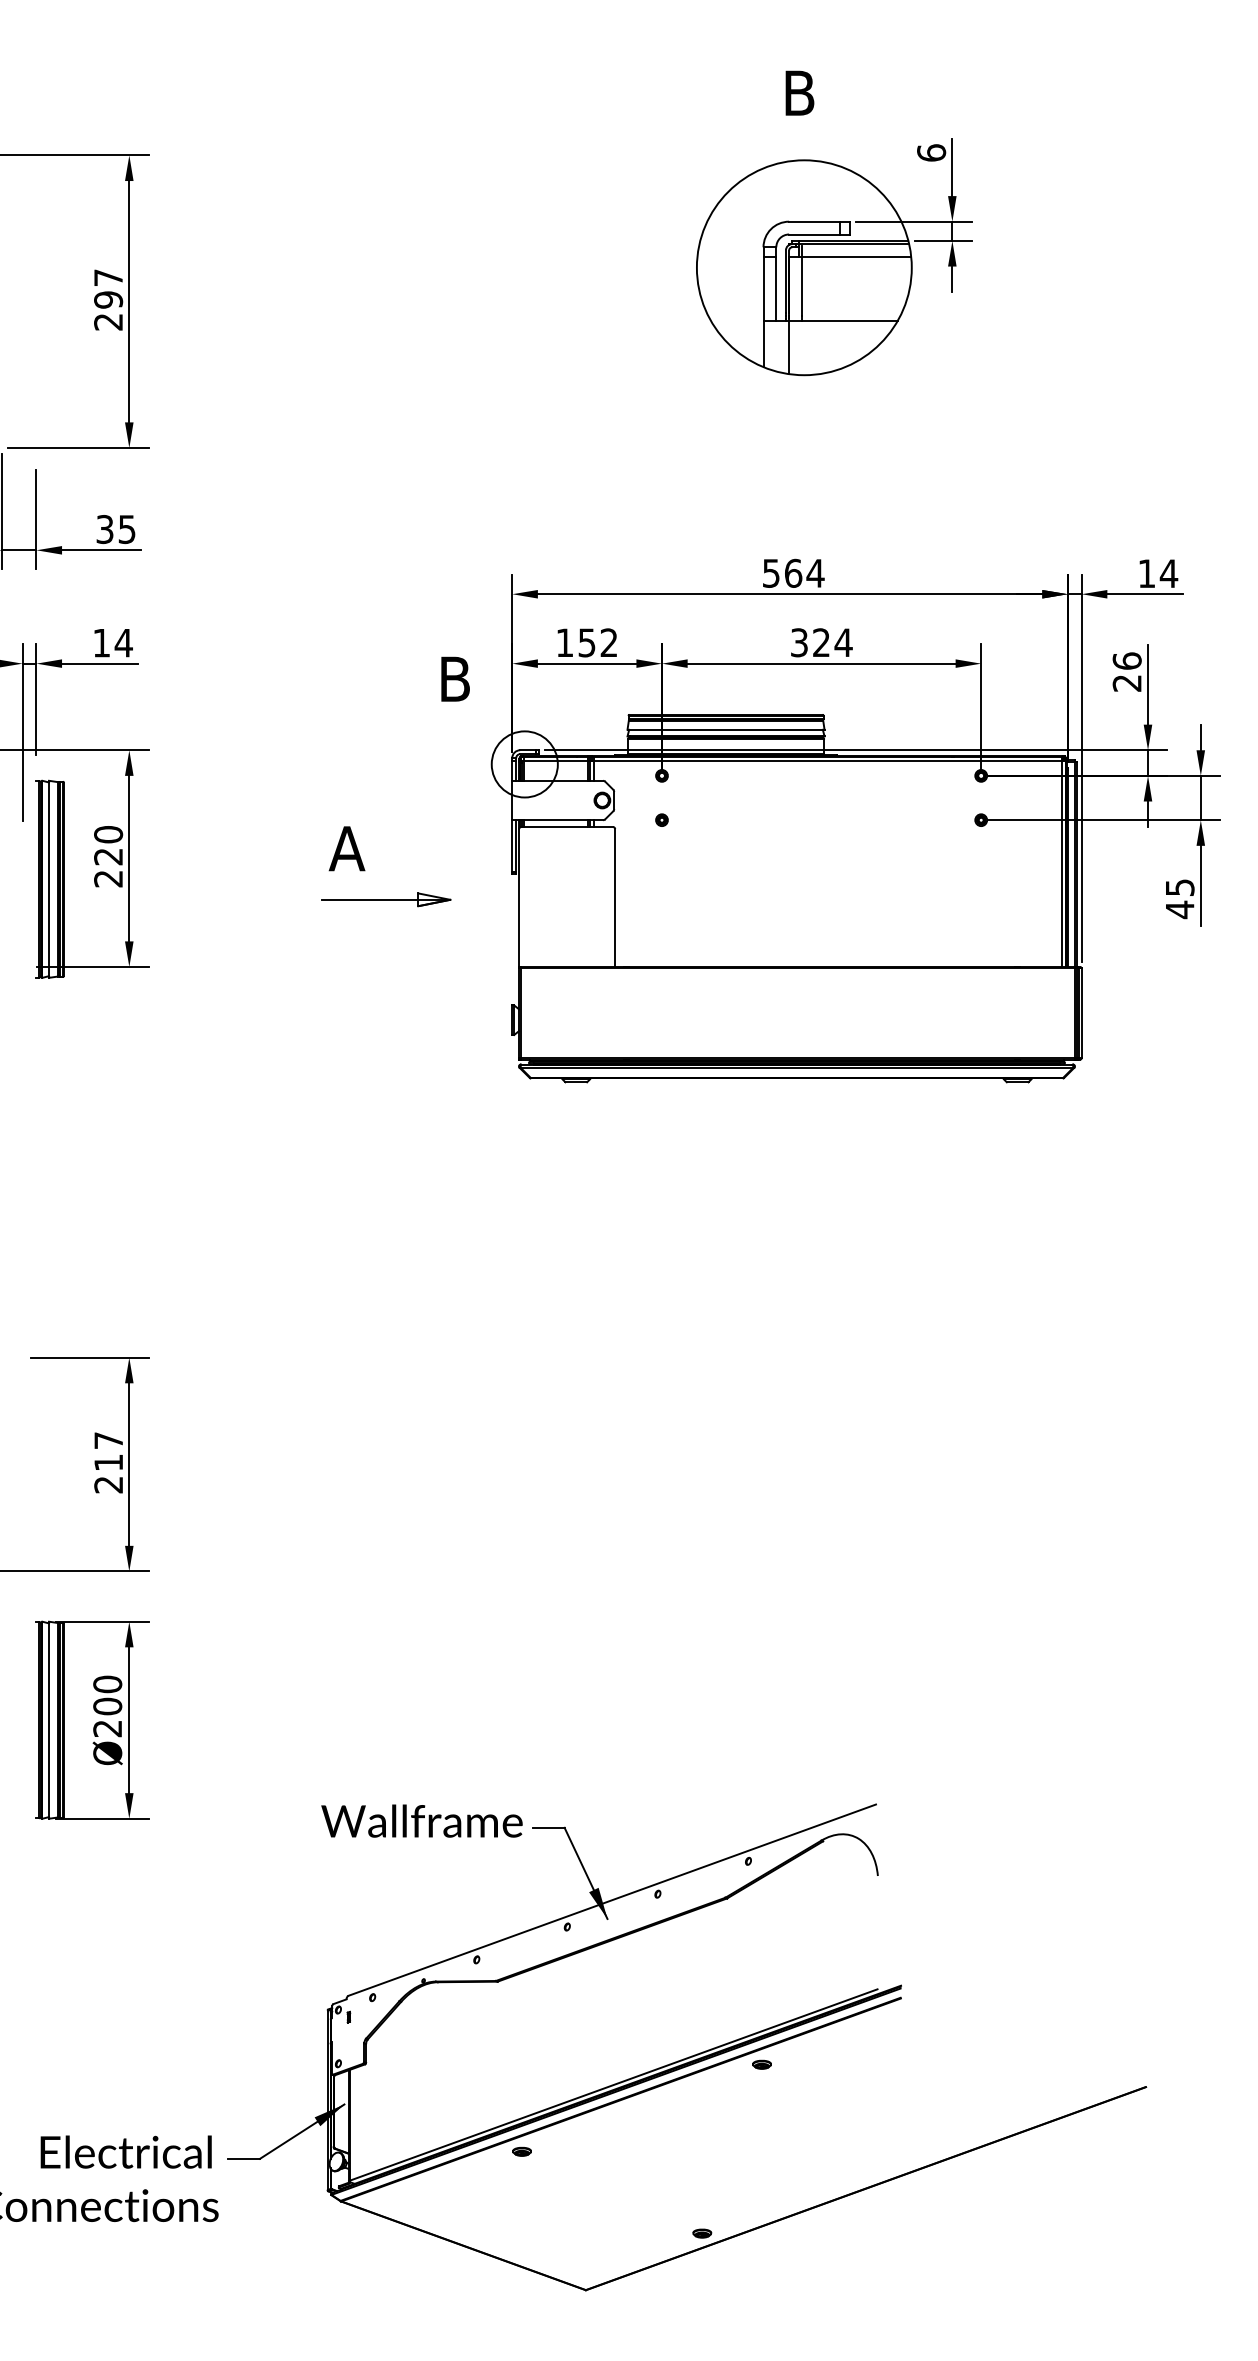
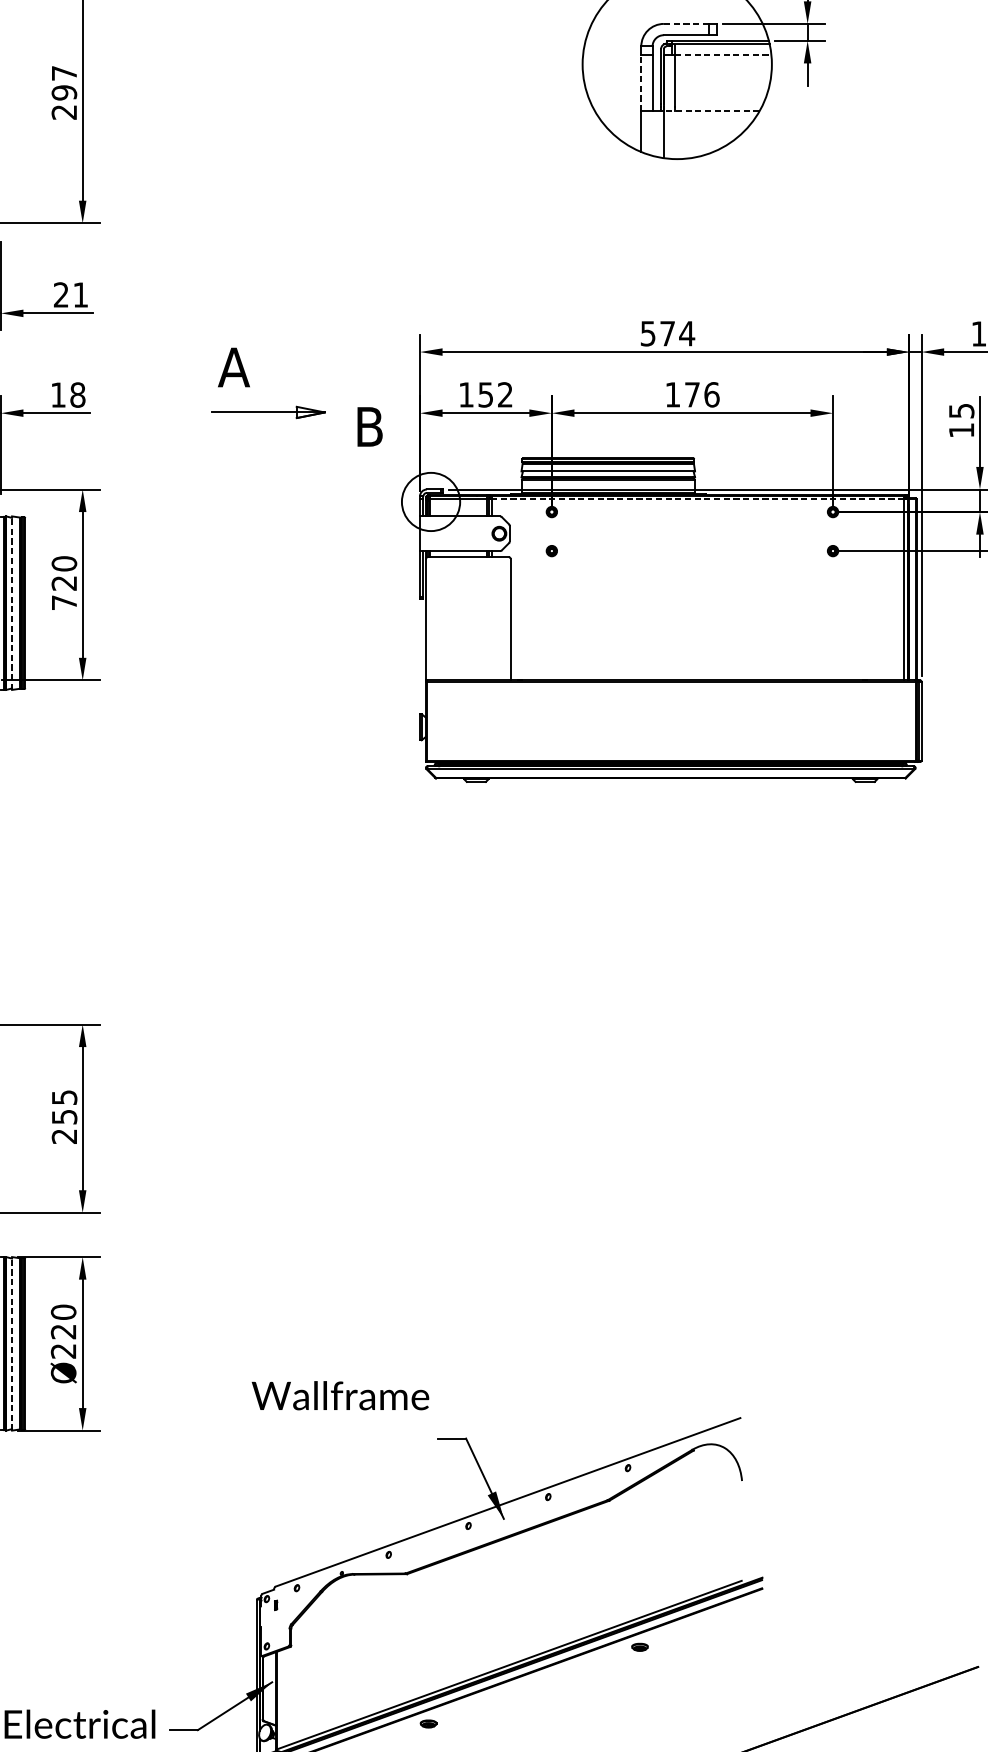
line: (814, 221) -> (686, 23), solid -> dashed
line: (856, 256) -> (723, 54), solid -> dashed
line: (763, 288) -> (641, 82), solid -> dashed
line: (842, 320) -> (710, 110), solid -> dashed
text: (115, 529) -> (70, 295), 35 -> 21
text: (793, 572) -> (667, 332), 564 -> 574
text: (123, 642) -> (77, 394), 14 -> 18
text: (821, 642) -> (692, 394), 324 -> 176
text: (1126, 671) -> (961, 420), 26 -> 15
line: (828, 761) -> (698, 499), solid -> dashed
part: (365, 870) -> (250, 386), moved
text: (108, 878) -> (64, 602), 220 -> 720
line: (49, 879) -> (12, 603), solid -> dashed
text: (108, 1451) -> (64, 1107), 217 -> 255
text: (107, 1706) -> (63, 1331), Ø200 -> Ø220
line: (49, 1720) -> (12, 1344), solid -> dashed
text: (421, 1820) -> (340, 1395), moved

